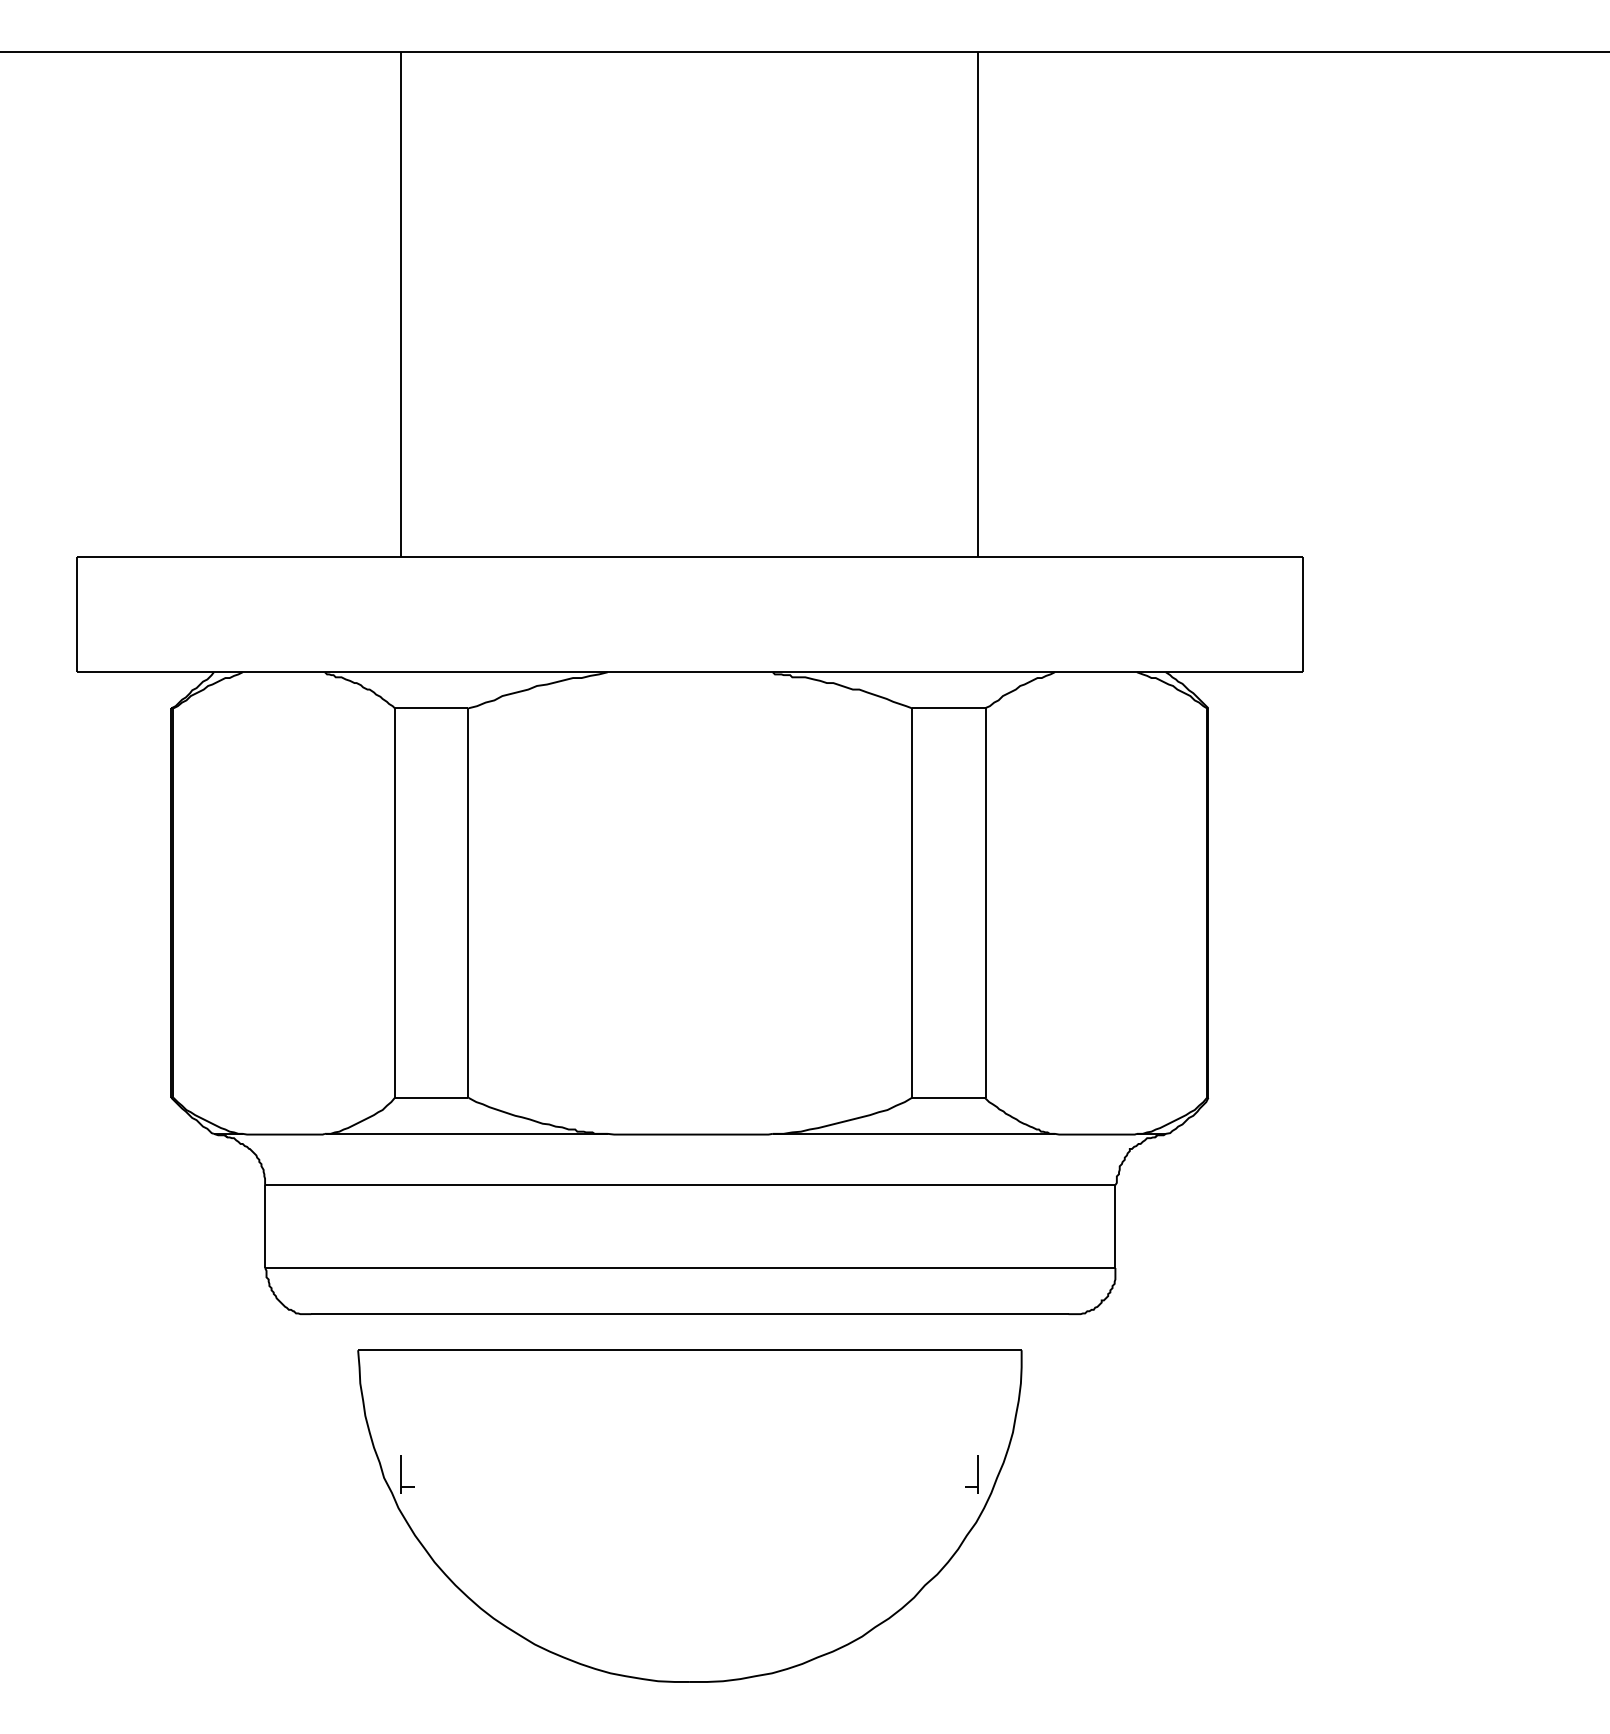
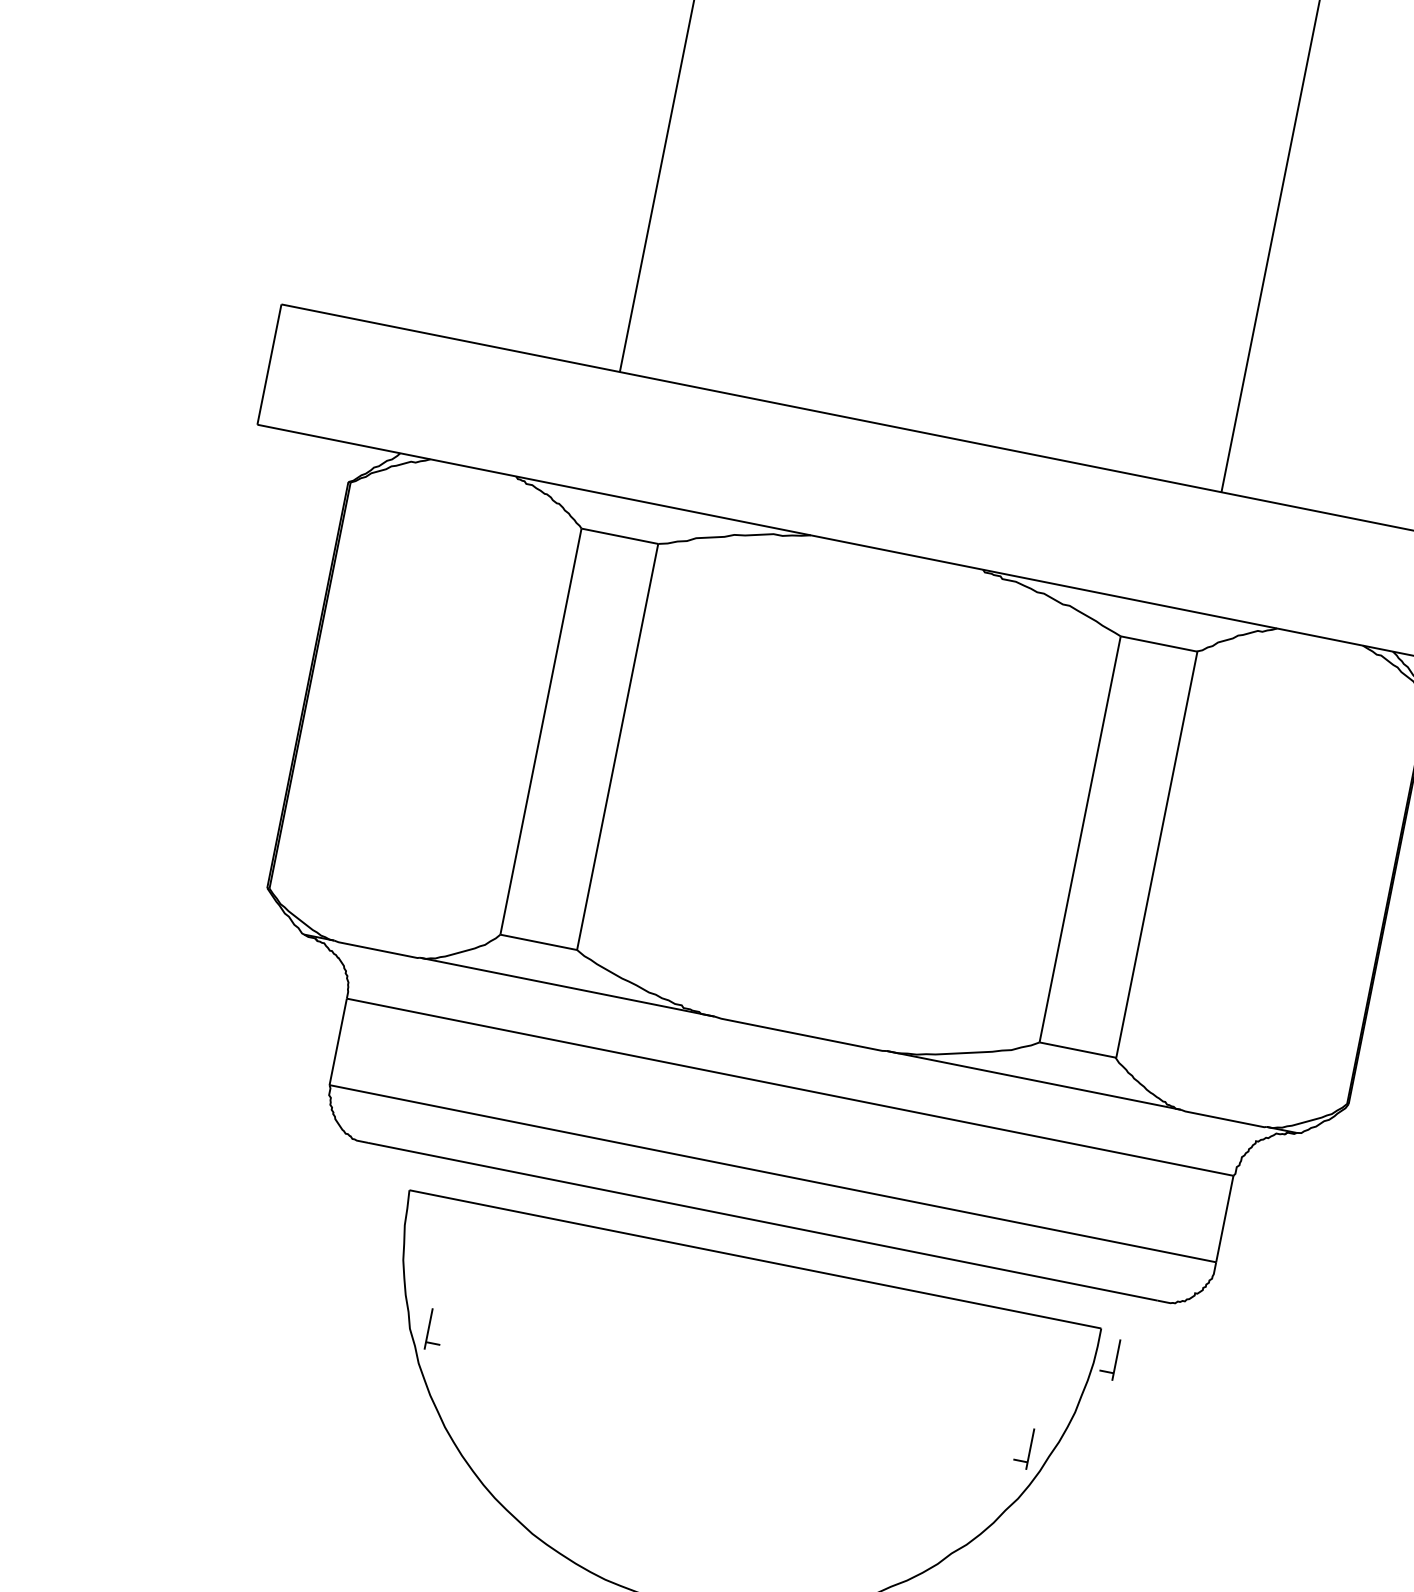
part: (1034, 1376) -> (1109, 1358), added

